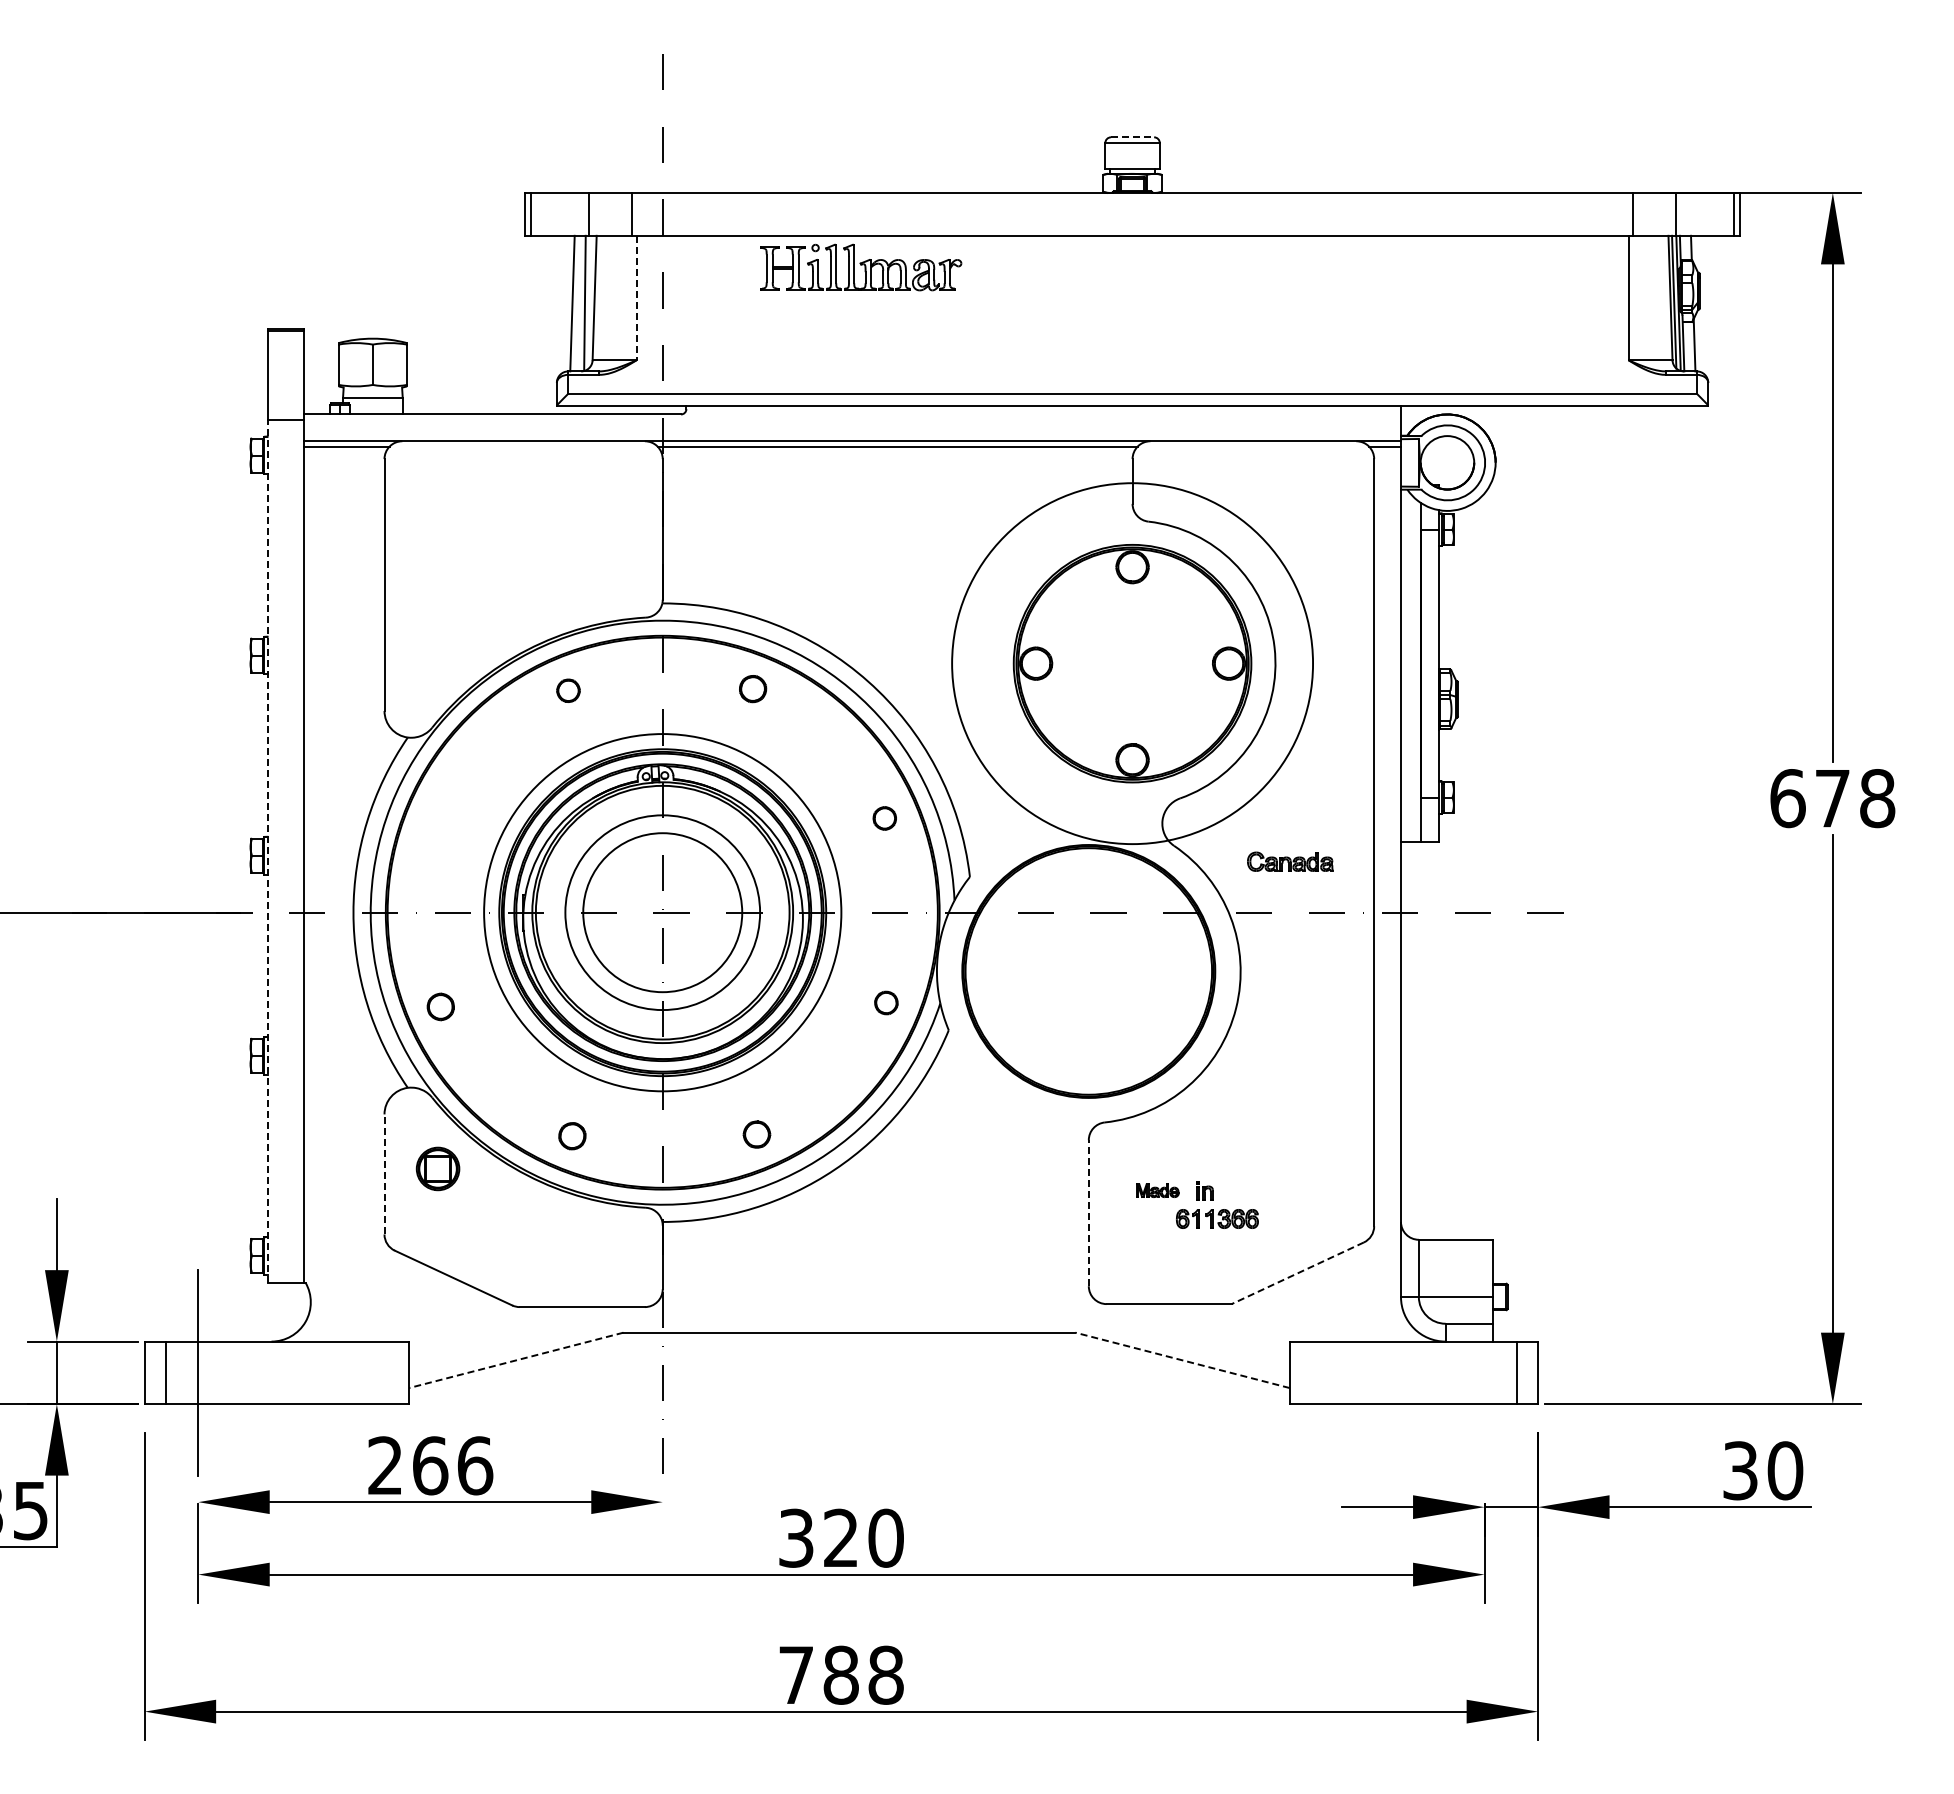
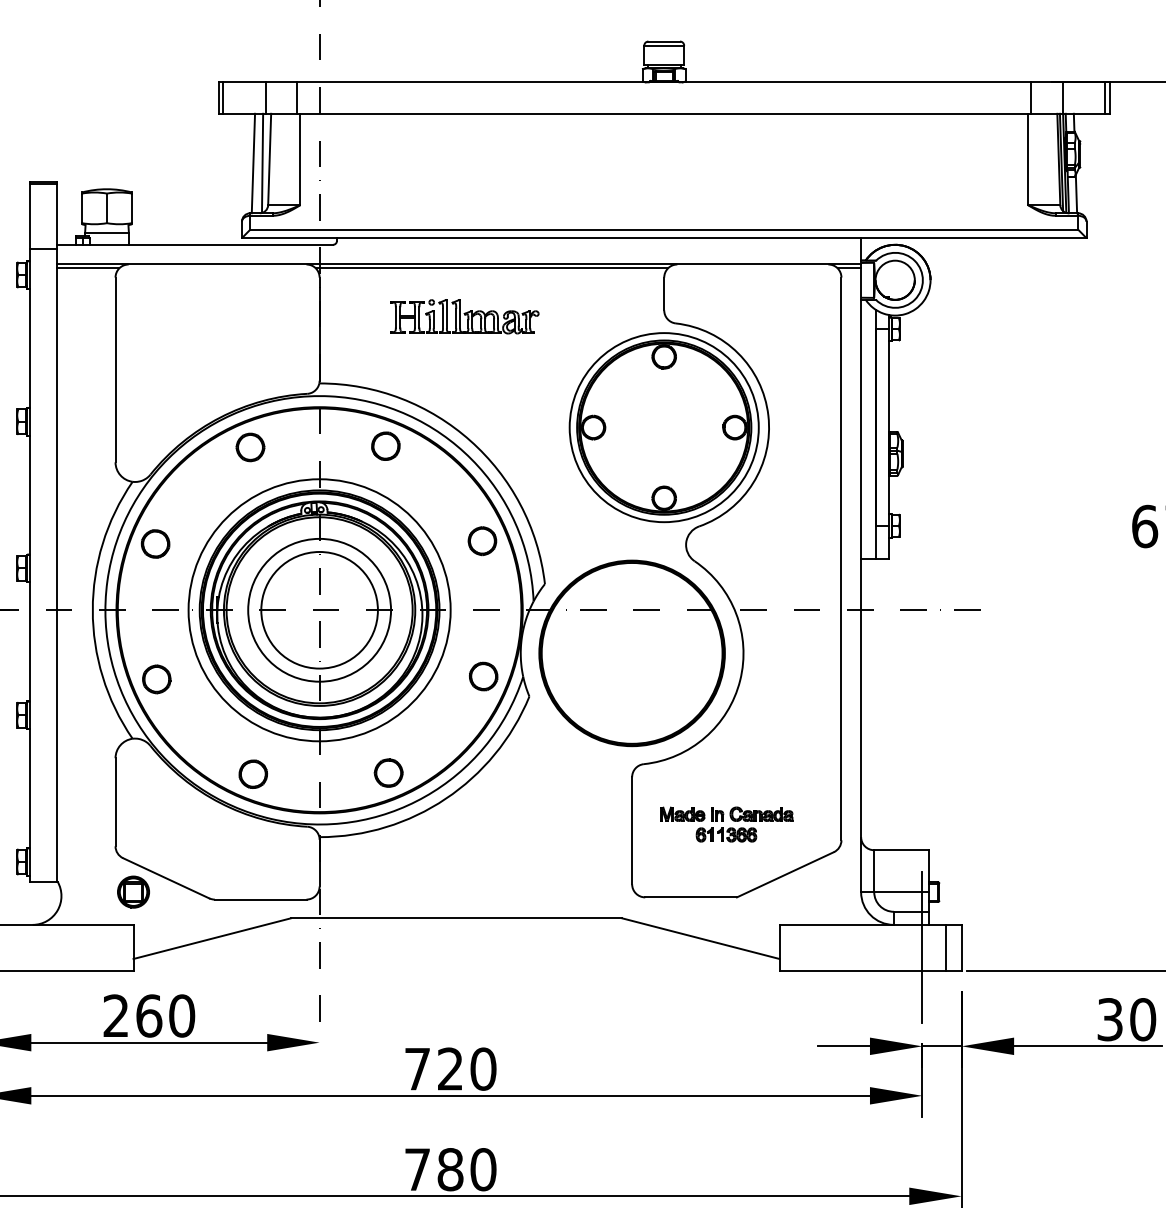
line: (1132, 137) -> (664, 41), dashed -> solid
part: (861, 267) -> (465, 316), moved
line: (636, 298) -> (300, 159), dashed -> solid
circle: (1132, 663) -> (664, 427), size x0.71
part: (752, 688) -> (385, 445), size x1.43
part: (568, 690) -> (250, 447), size x1.67
part: (884, 818) -> (482, 541), size x1.67
part: (438, 822) -> (155, 544), added
line: (268, 850) -> (30, 564), dashed -> solid
part: (1290, 861) -> (761, 814), moved
part: (886, 1002) -> (483, 676), size x1.67
part: (440, 1006) -> (156, 679), size x1.43
part: (756, 1134) -> (388, 772), size x1.43
part: (572, 1135) -> (253, 773), size x1.43
part: (437, 1168) -> (133, 891), moved
line: (384, 1173) -> (115, 801), dashed -> solid
part: (1157, 1190) -> (682, 814), size x1.43
line: (1088, 1212) -> (631, 830), dashed -> solid
line: (1297, 1273) -> (785, 874), dashed -> solid
line: (516, 1360) -> (212, 938), dashed -> solid
line: (1182, 1360) -> (700, 938), dashed -> solid
line: (1484, 1372) -> (922, 947), added
text: (475, 1465) -> (182, 1015), 266 -> 260
text: (796, 1537) -> (417, 1068), 320 -> 720
text: (885, 1675) -> (483, 1169), 788 -> 780

